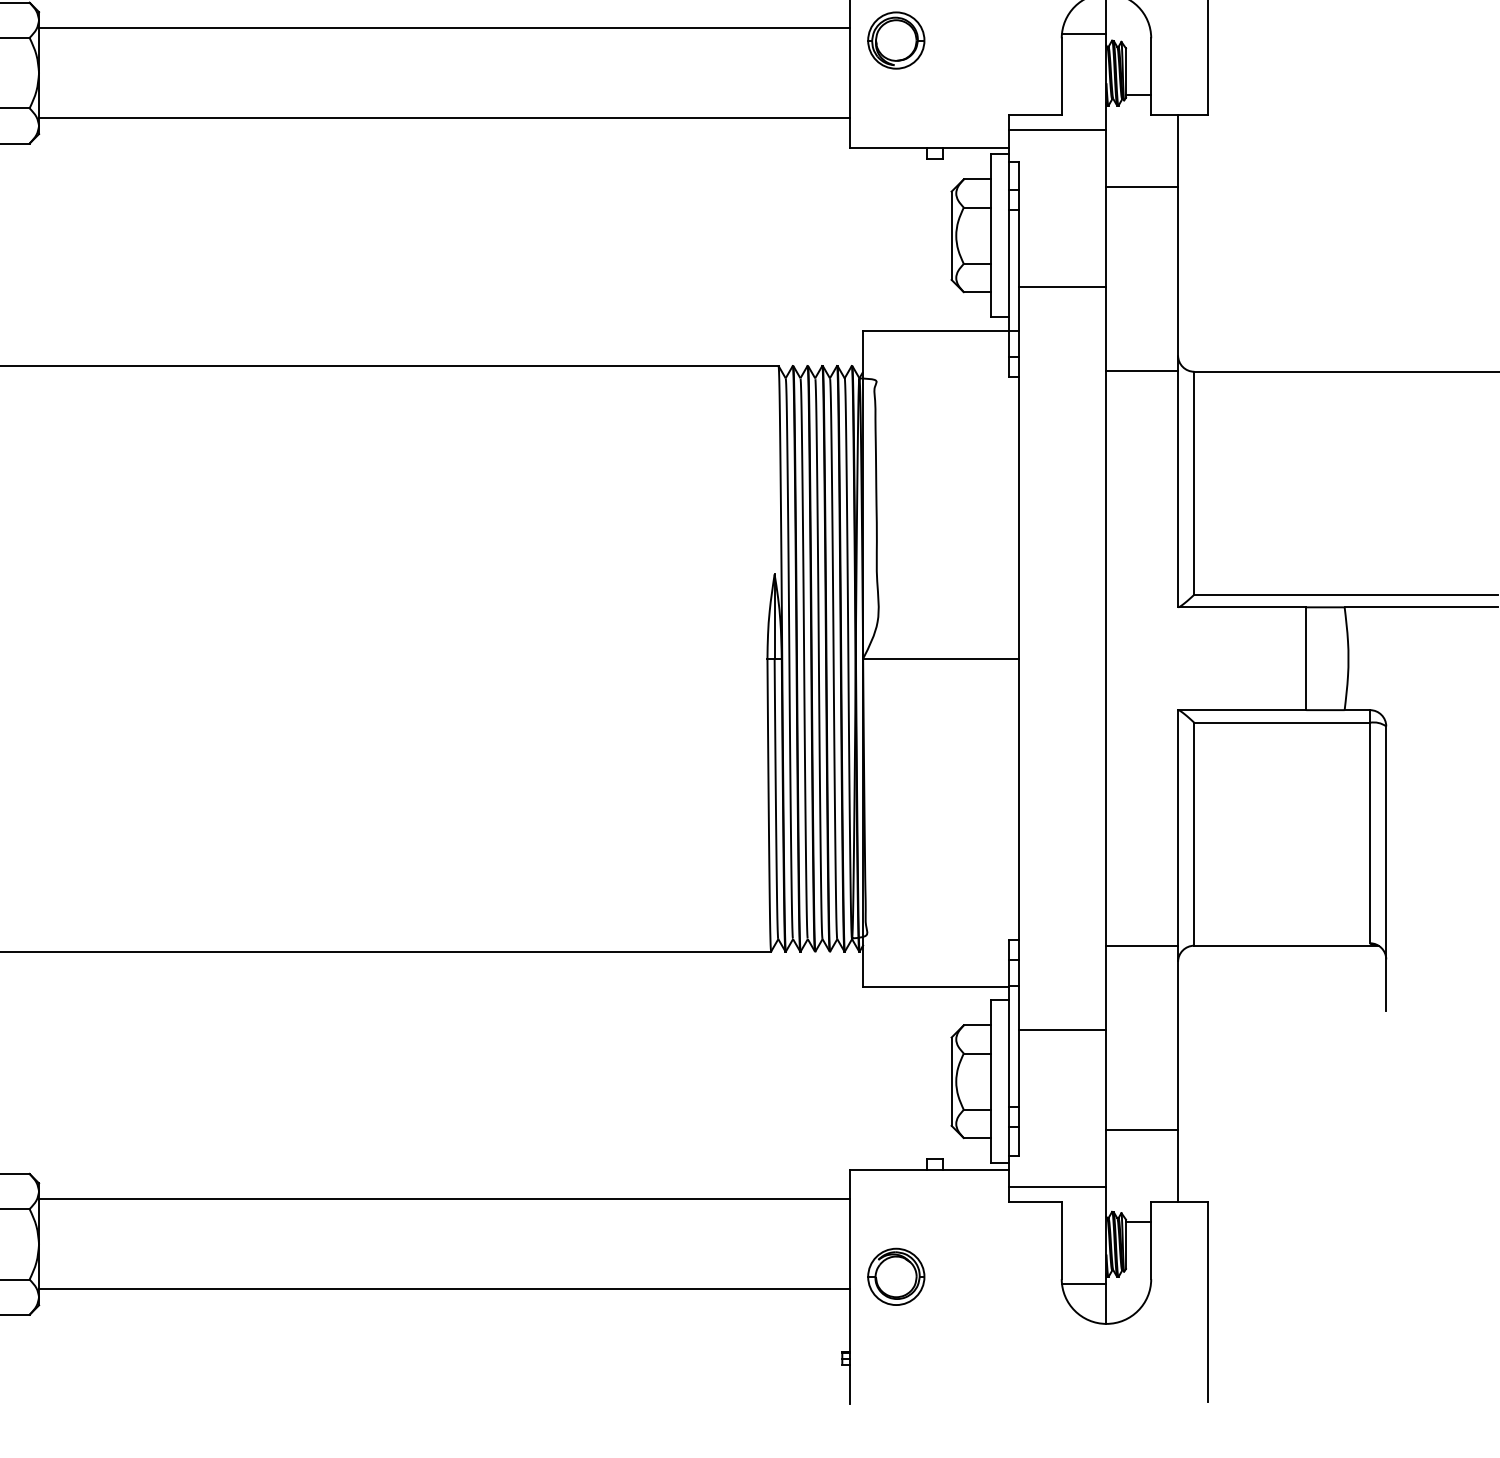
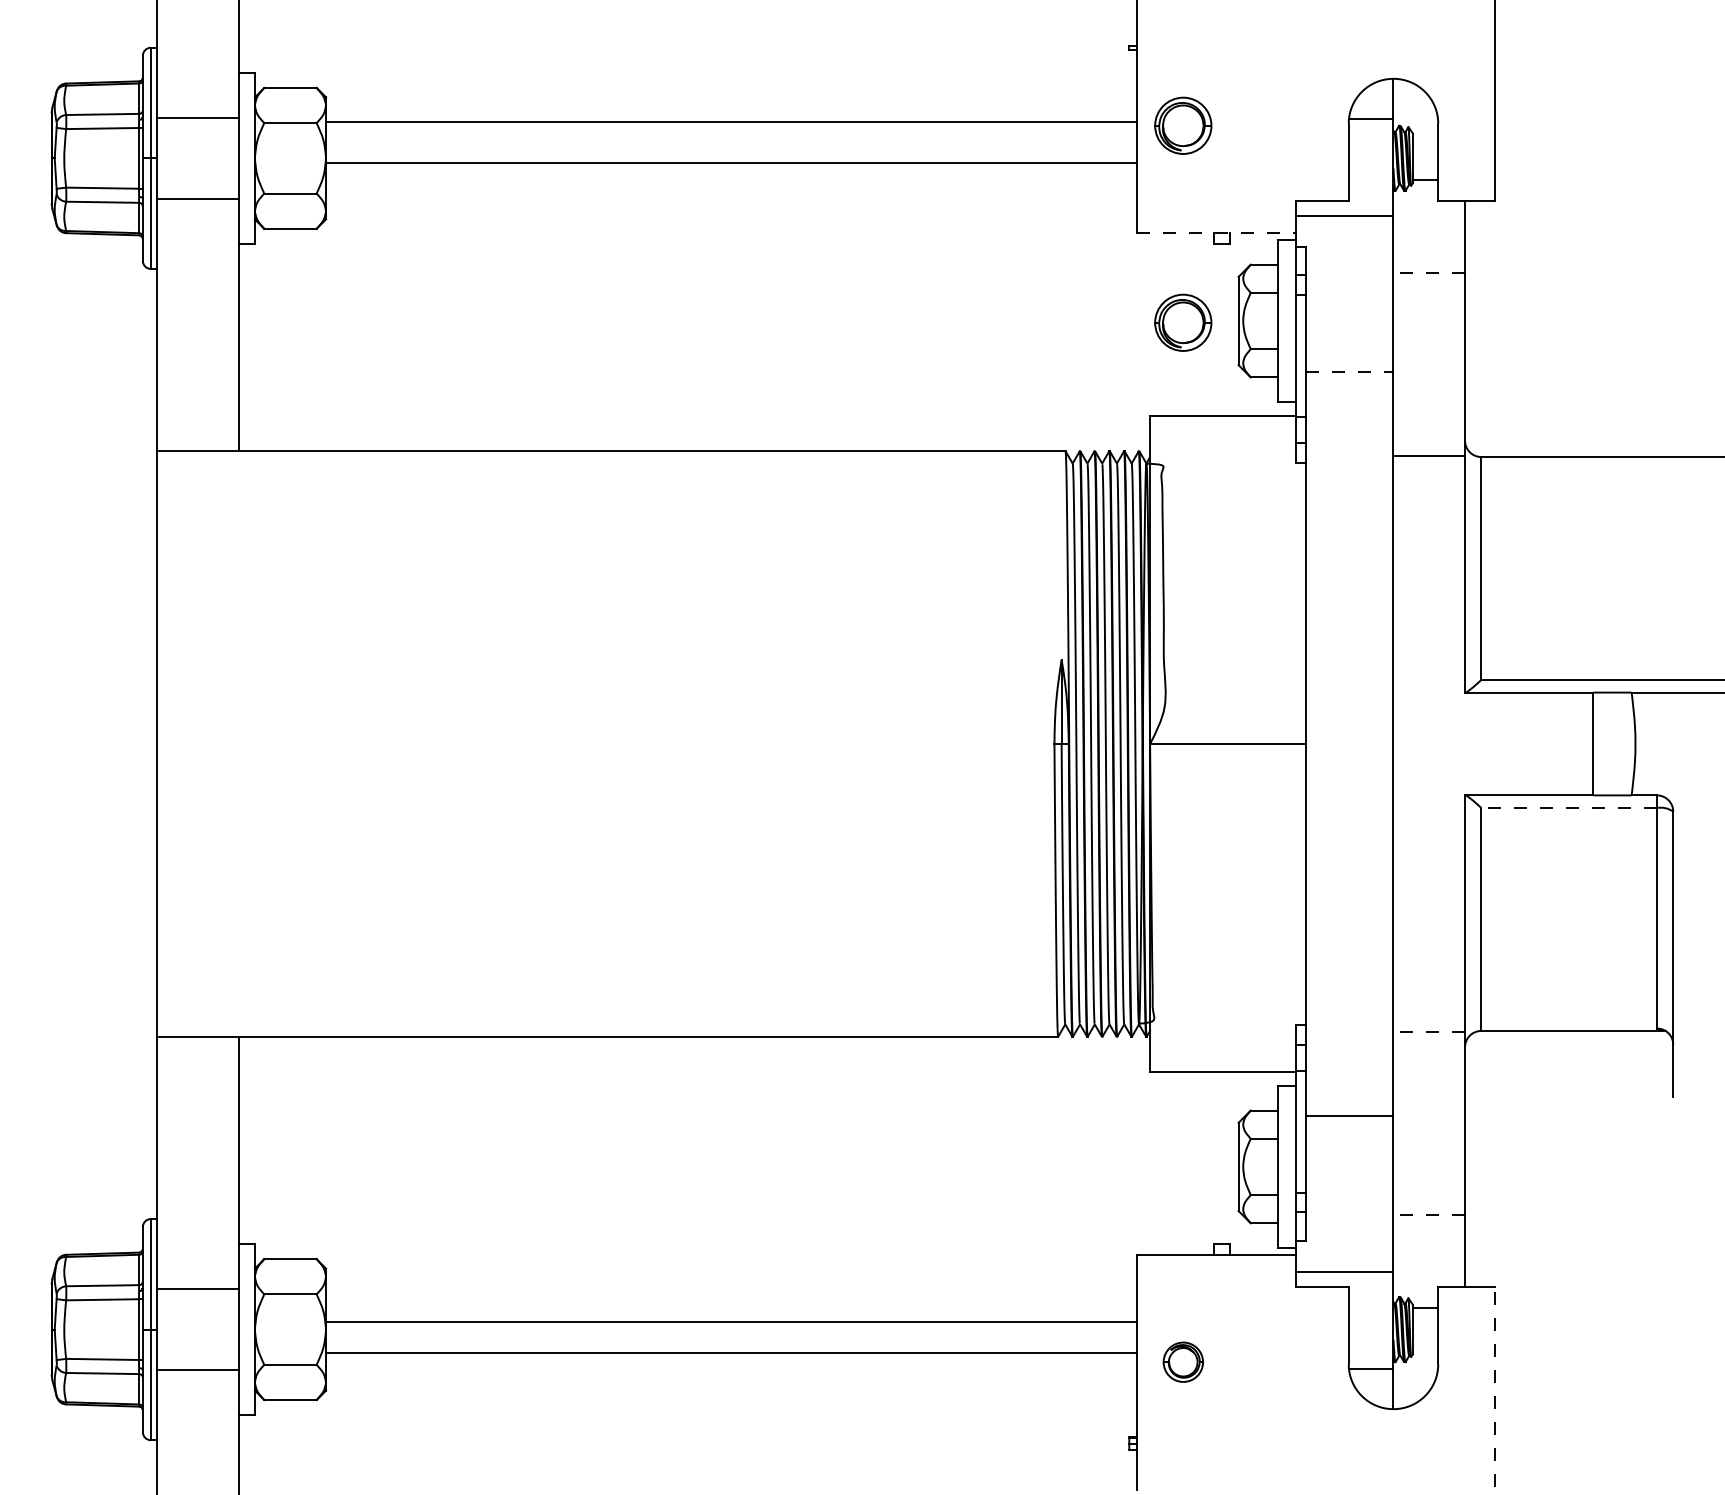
line: (444, 28) -> (731, 163), moved
line: (444, 118) -> (731, 122), moved
line: (929, 148) -> (1216, 233), solid -> dashed
line: (1142, 187) -> (1429, 272), solid -> dashed
part: (896, 237) -> (1183, 322), added
line: (1062, 287) -> (1349, 372), solid -> dashed
line: (1282, 723) -> (1569, 808), solid -> dashed
line: (1142, 946) -> (1429, 1031), solid -> dashed
line: (1142, 1130) -> (1429, 1215), solid -> dashed
line: (444, 1199) -> (731, 1352), moved
part: (896, 1277) -> (1183, 1362), size x0.7
line: (444, 1289) -> (731, 1321), moved
line: (1207, 1302) -> (1494, 1387), solid -> dashed

